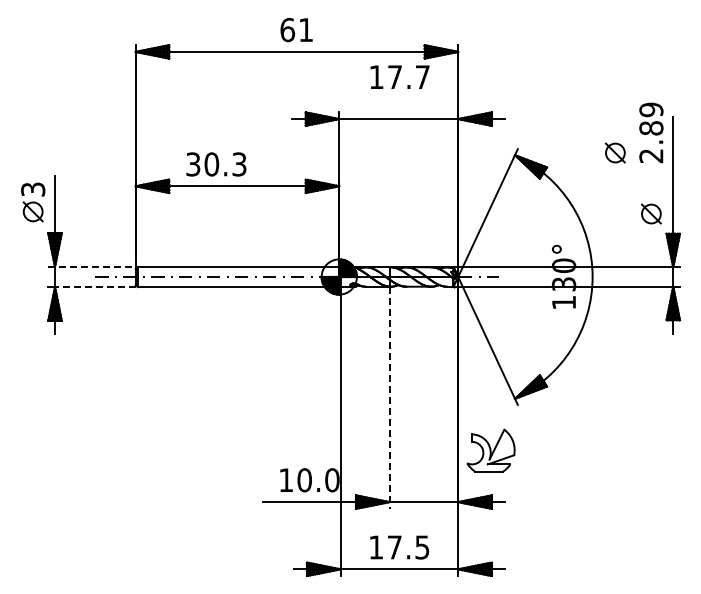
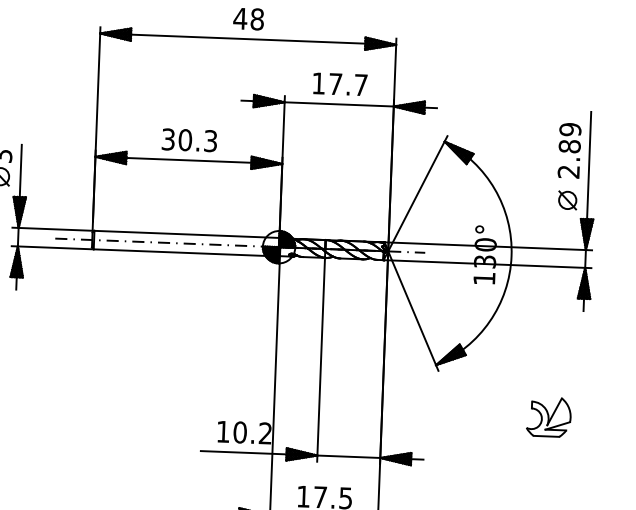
text: (296, 29) -> (248, 18), 61 -> 48
text: (399, 76) -> (339, 83), moved
text: (651, 132) -> (569, 150), moved
part: (614, 152) -> (536, 142), removed
text: (216, 164) -> (189, 140), moved
line: (92, 266) -> (53, 228), dashed -> solid
line: (94, 287) -> (54, 248), dashed -> solid
line: (389, 398) -> (320, 360), dashed -> solid
part: (490, 450) -> (548, 416), moved
text: (332, 480) -> (265, 433), 10.0 -> 10.2

